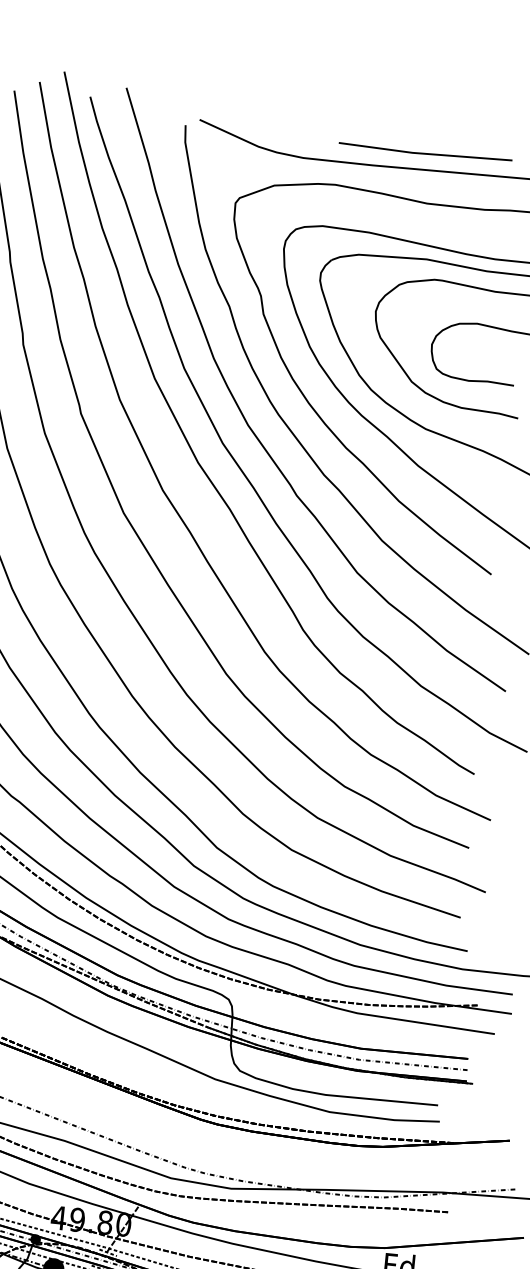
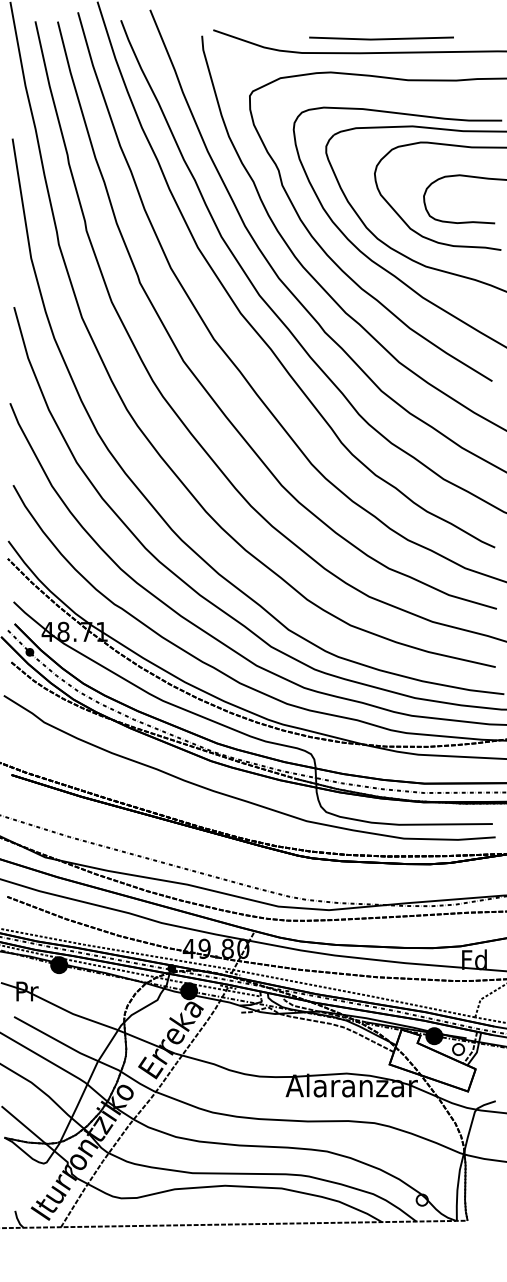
line: (425, 152) -> (381, 38), moved

